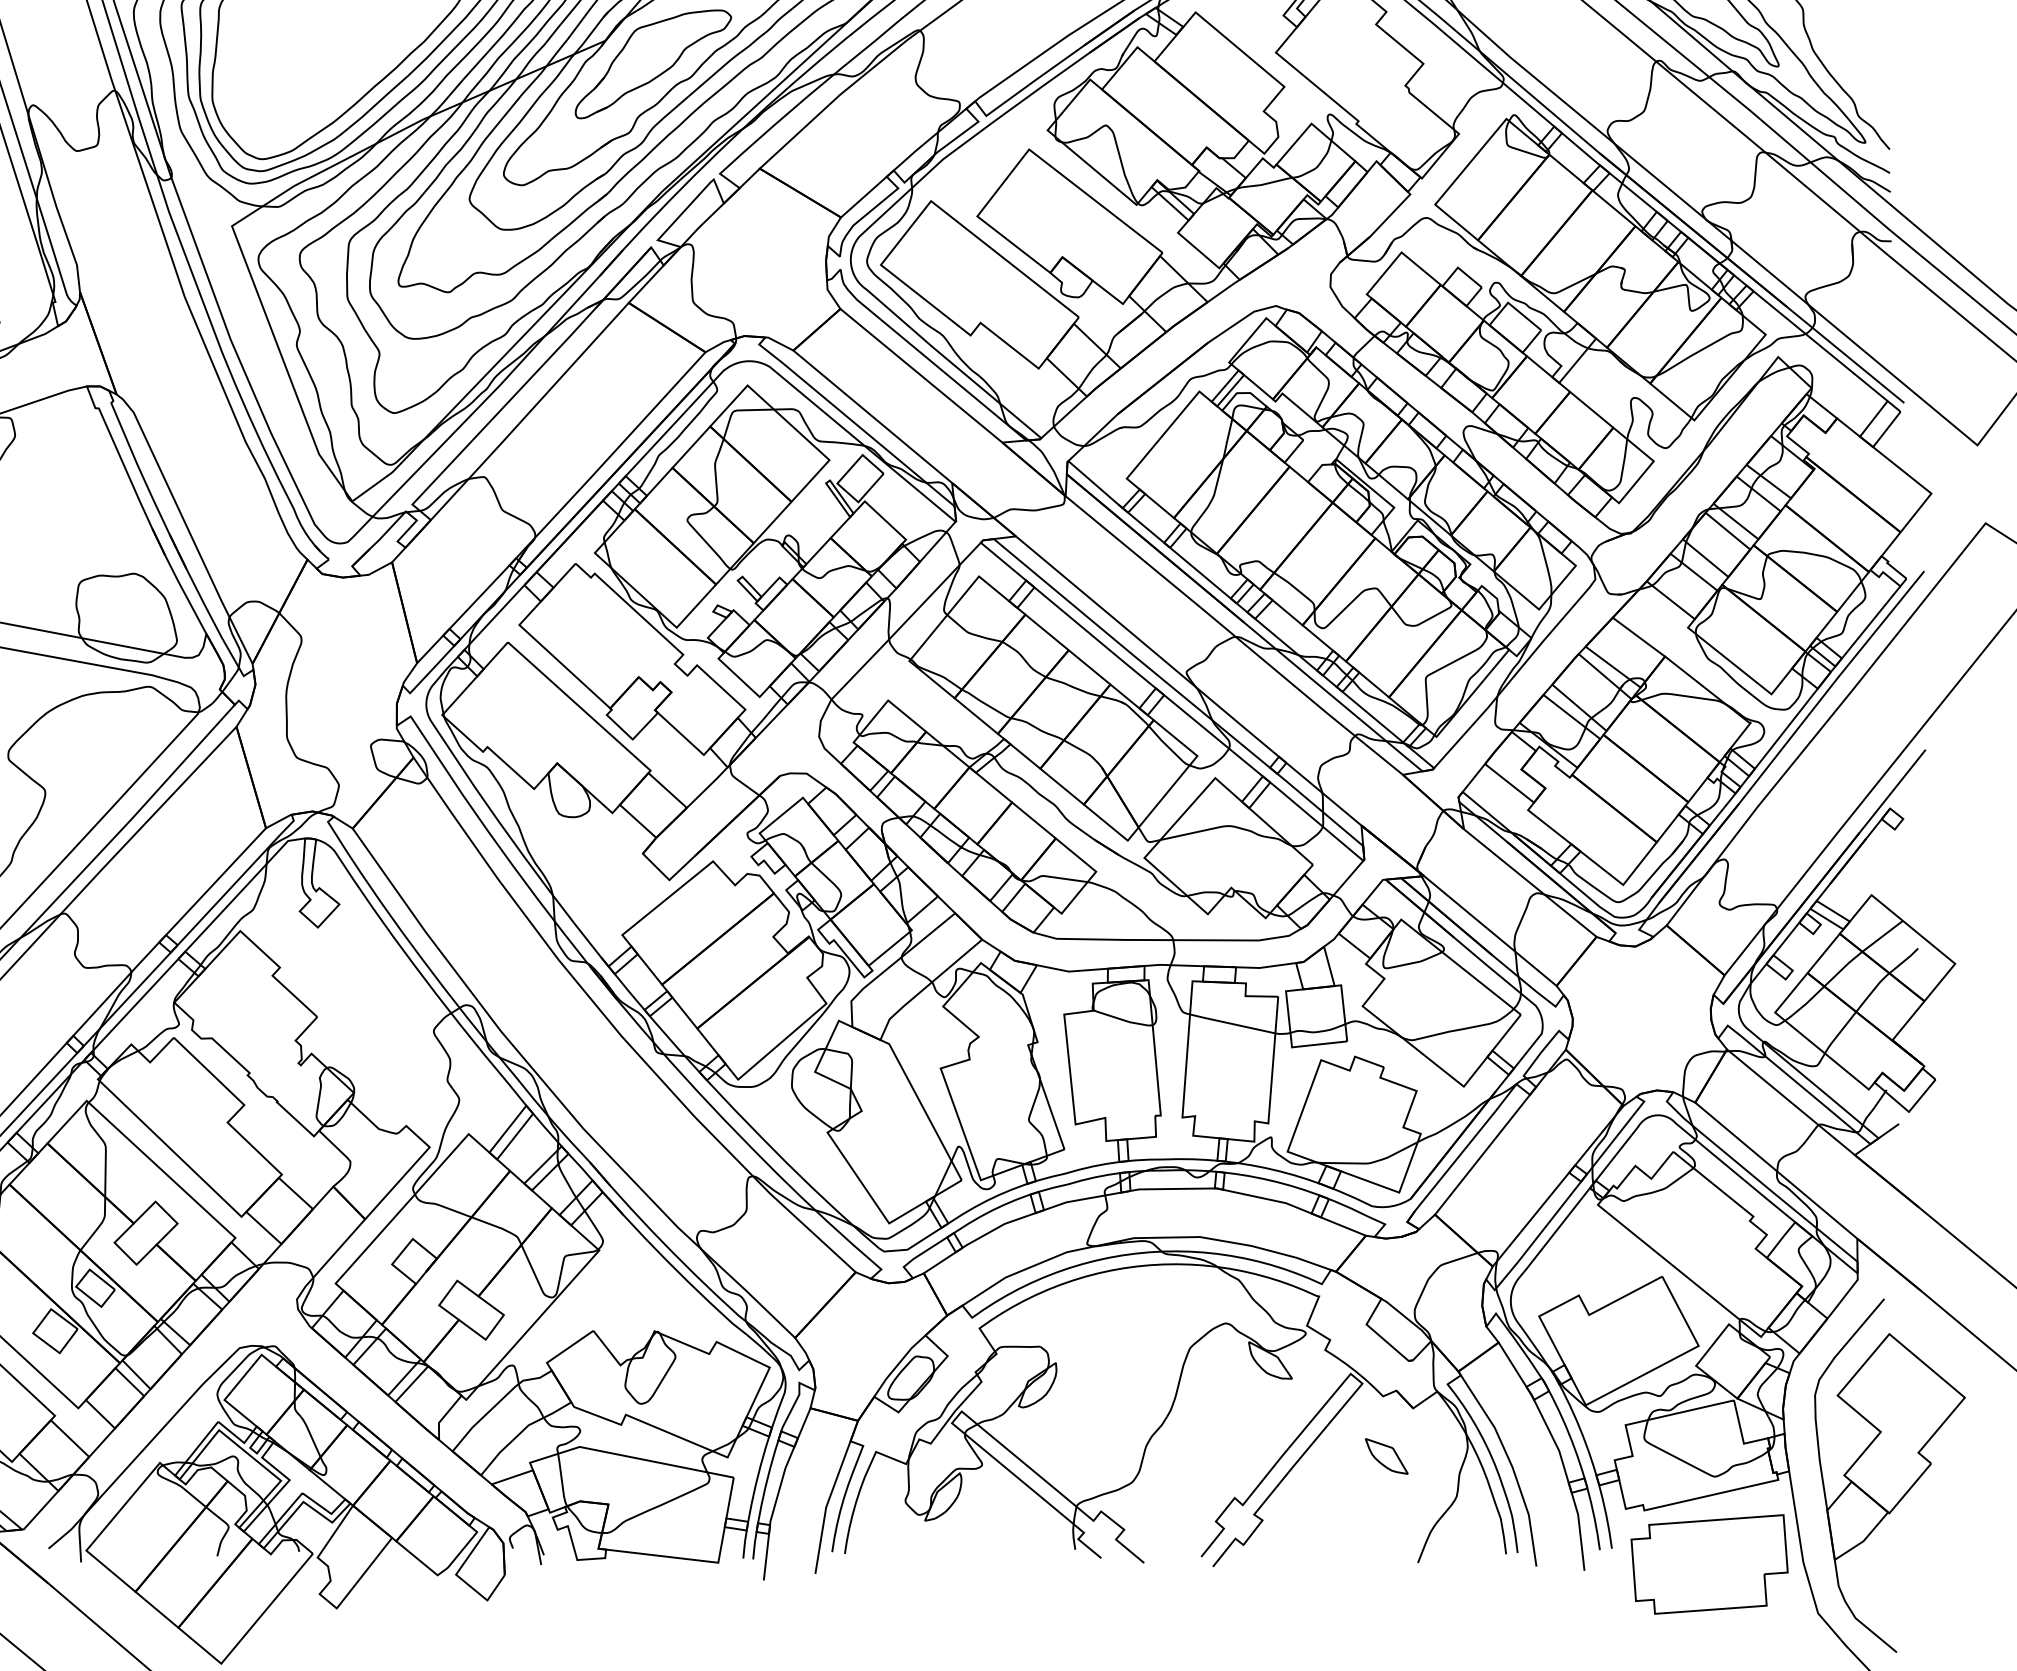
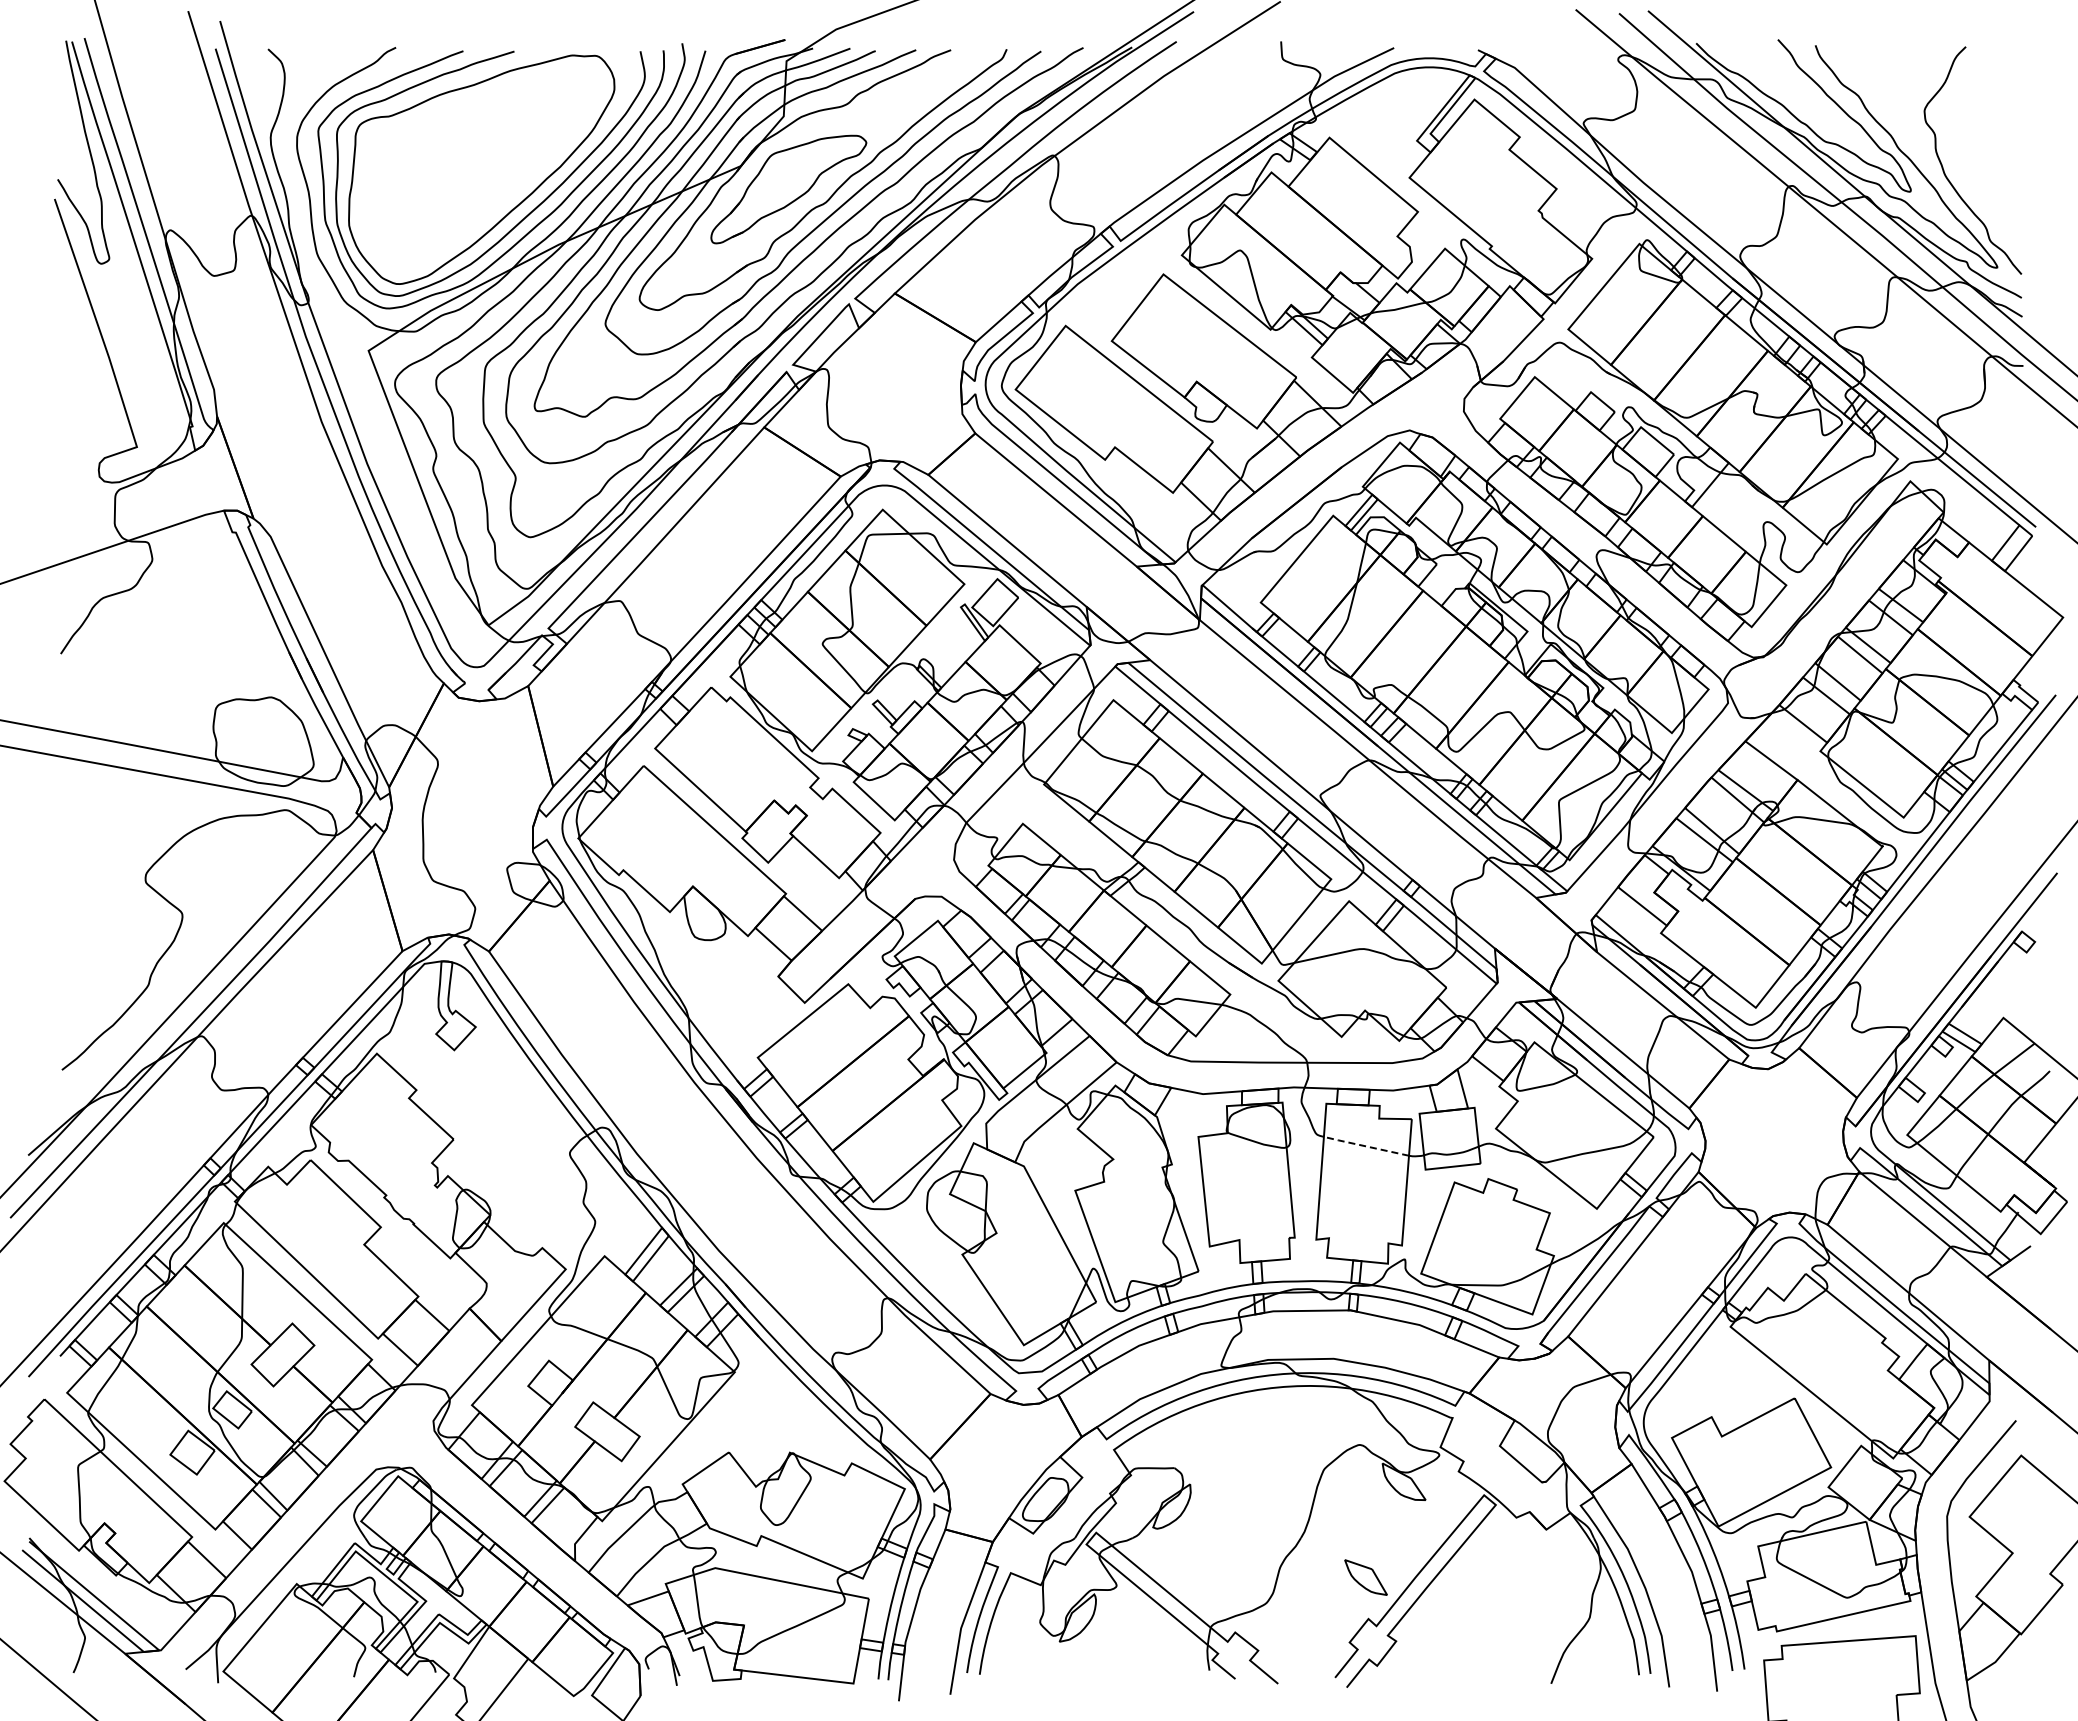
line: (1231, 1024) -> (1365, 1146), solid -> dashed
part: (1386, 1456) -> (1365, 1577), moved

